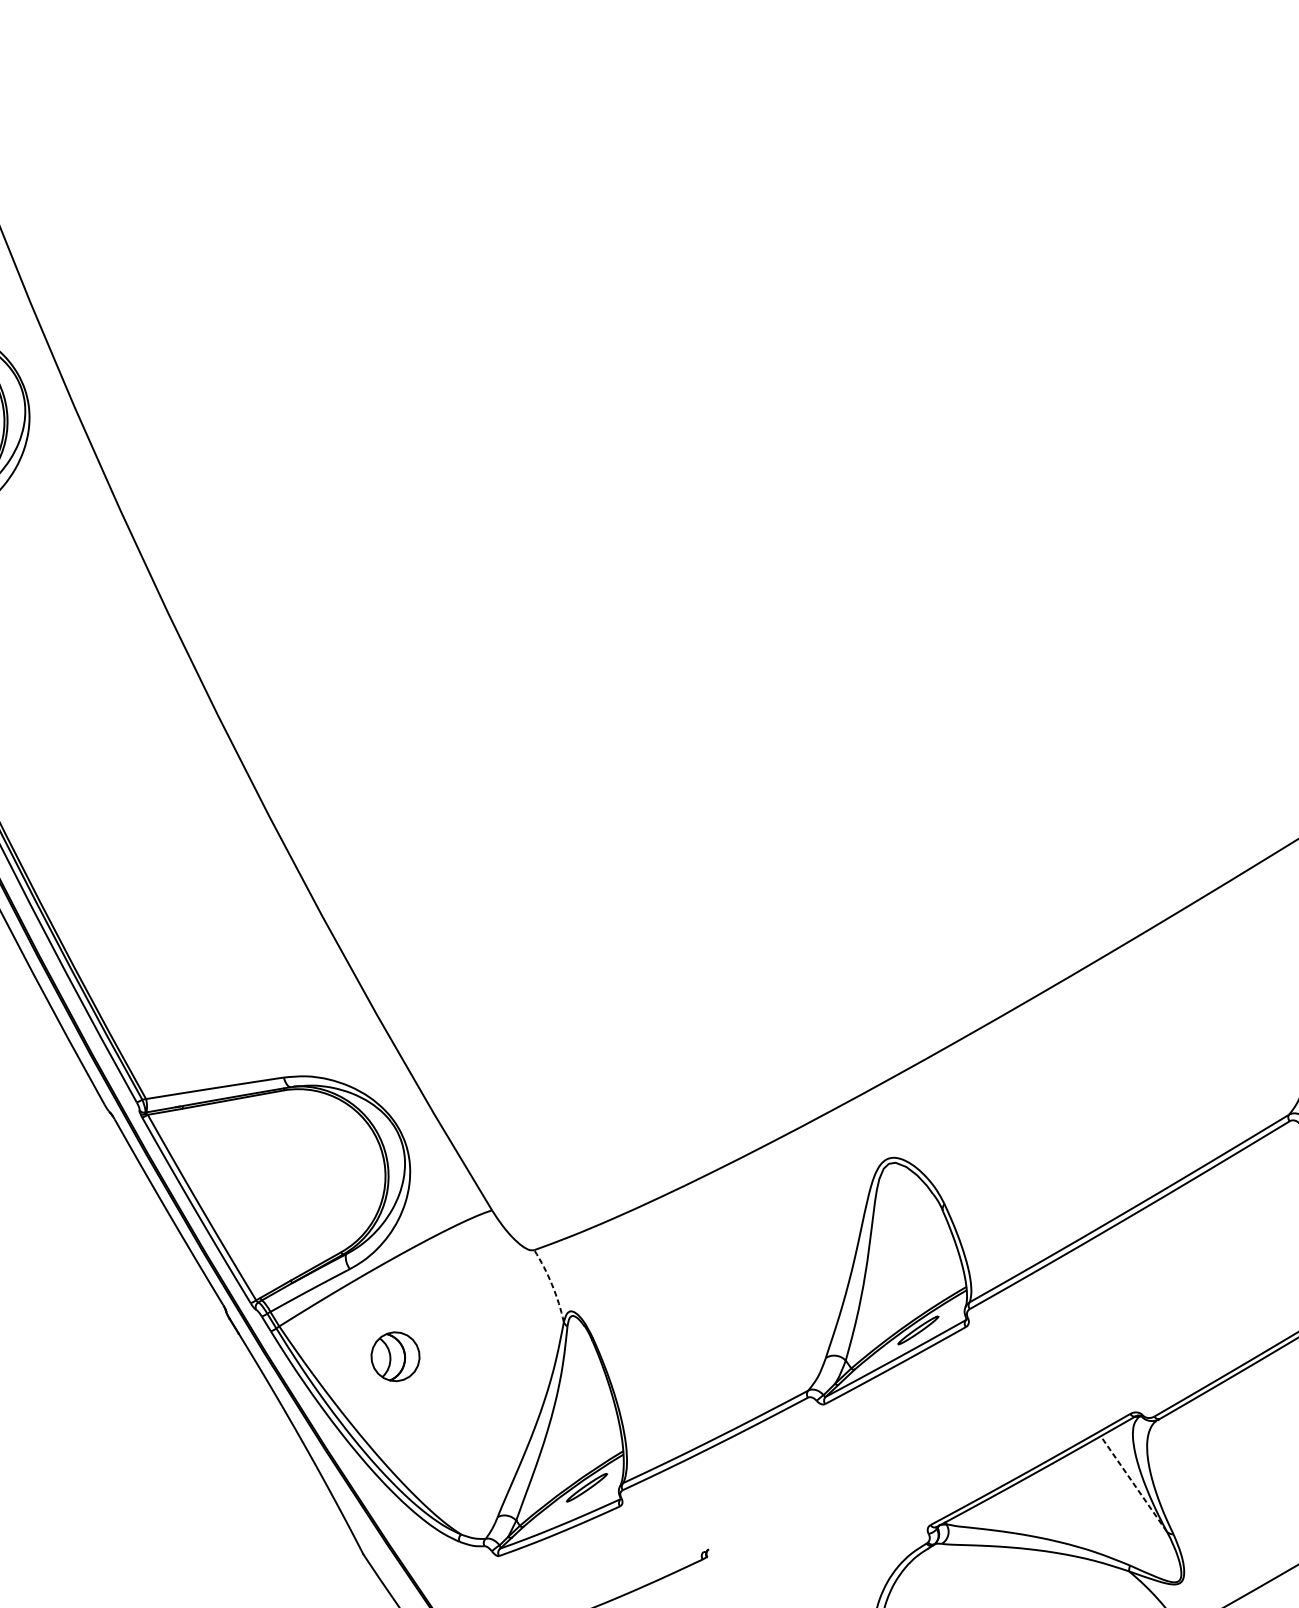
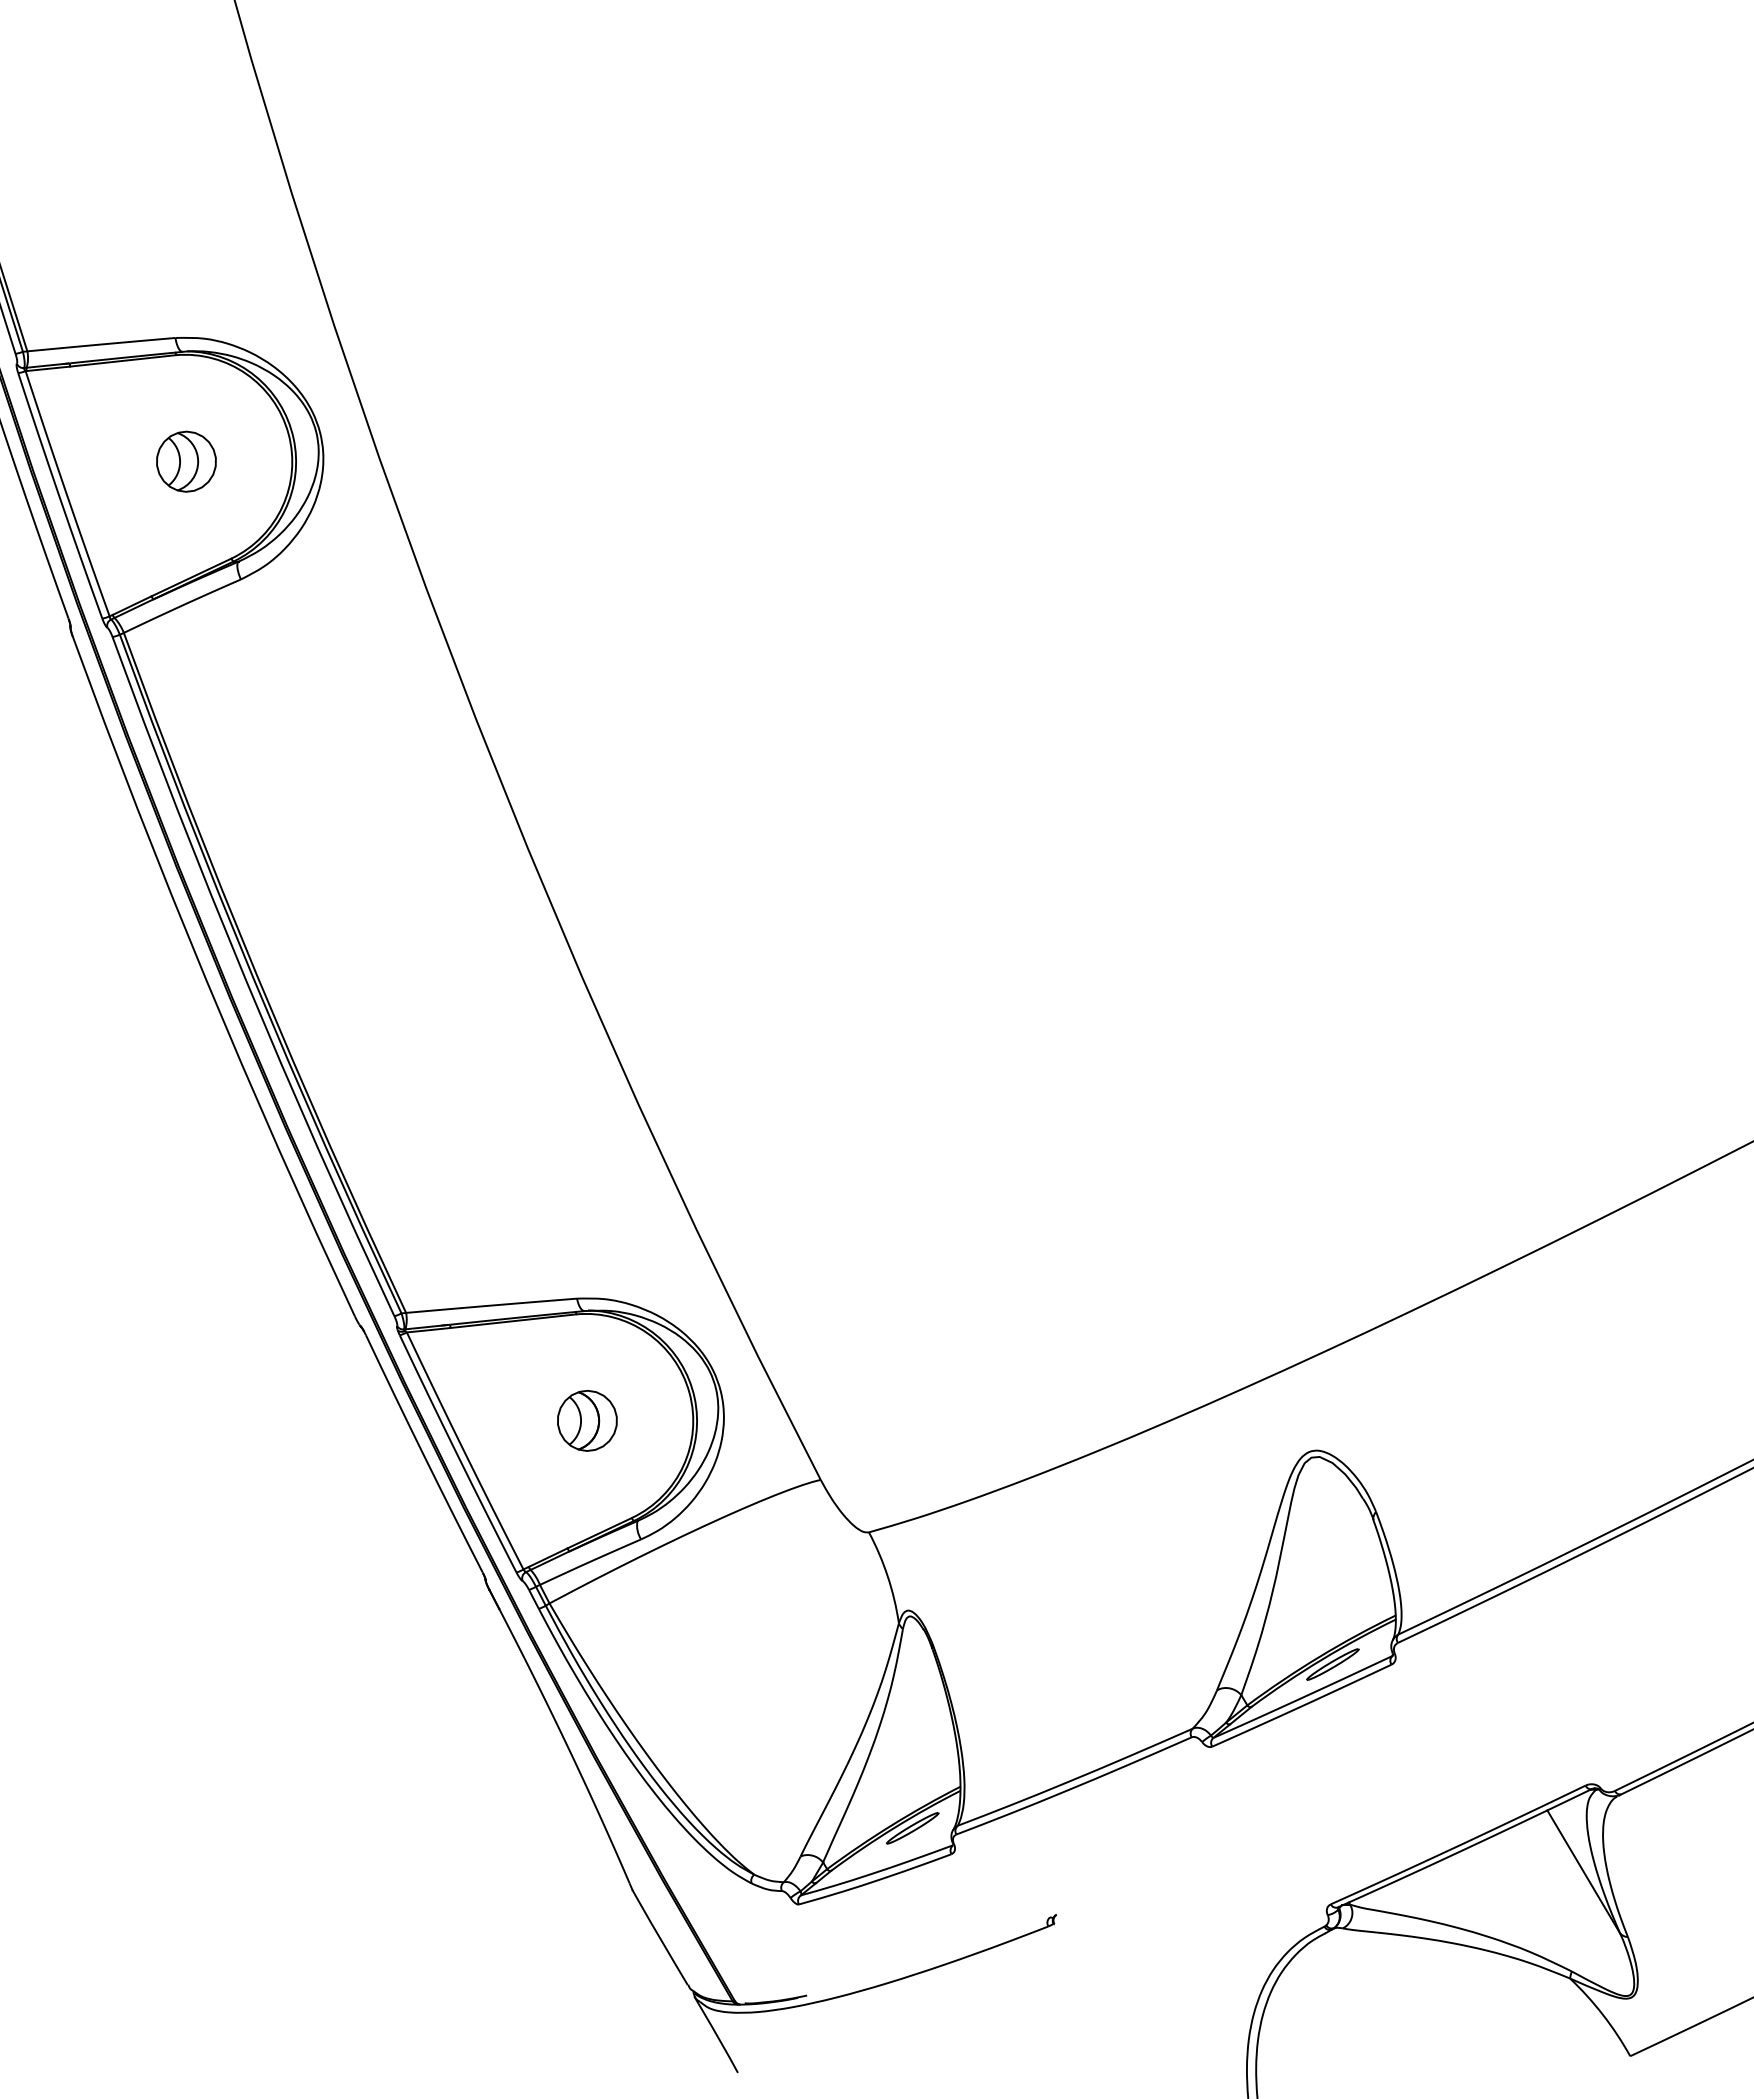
arc: (551, 1284) -> (887, 1576), dashed -> solid
part: (395, 1356) -> (587, 1420), moved
line: (1133, 1483) -> (1583, 1871), dashed -> solid

